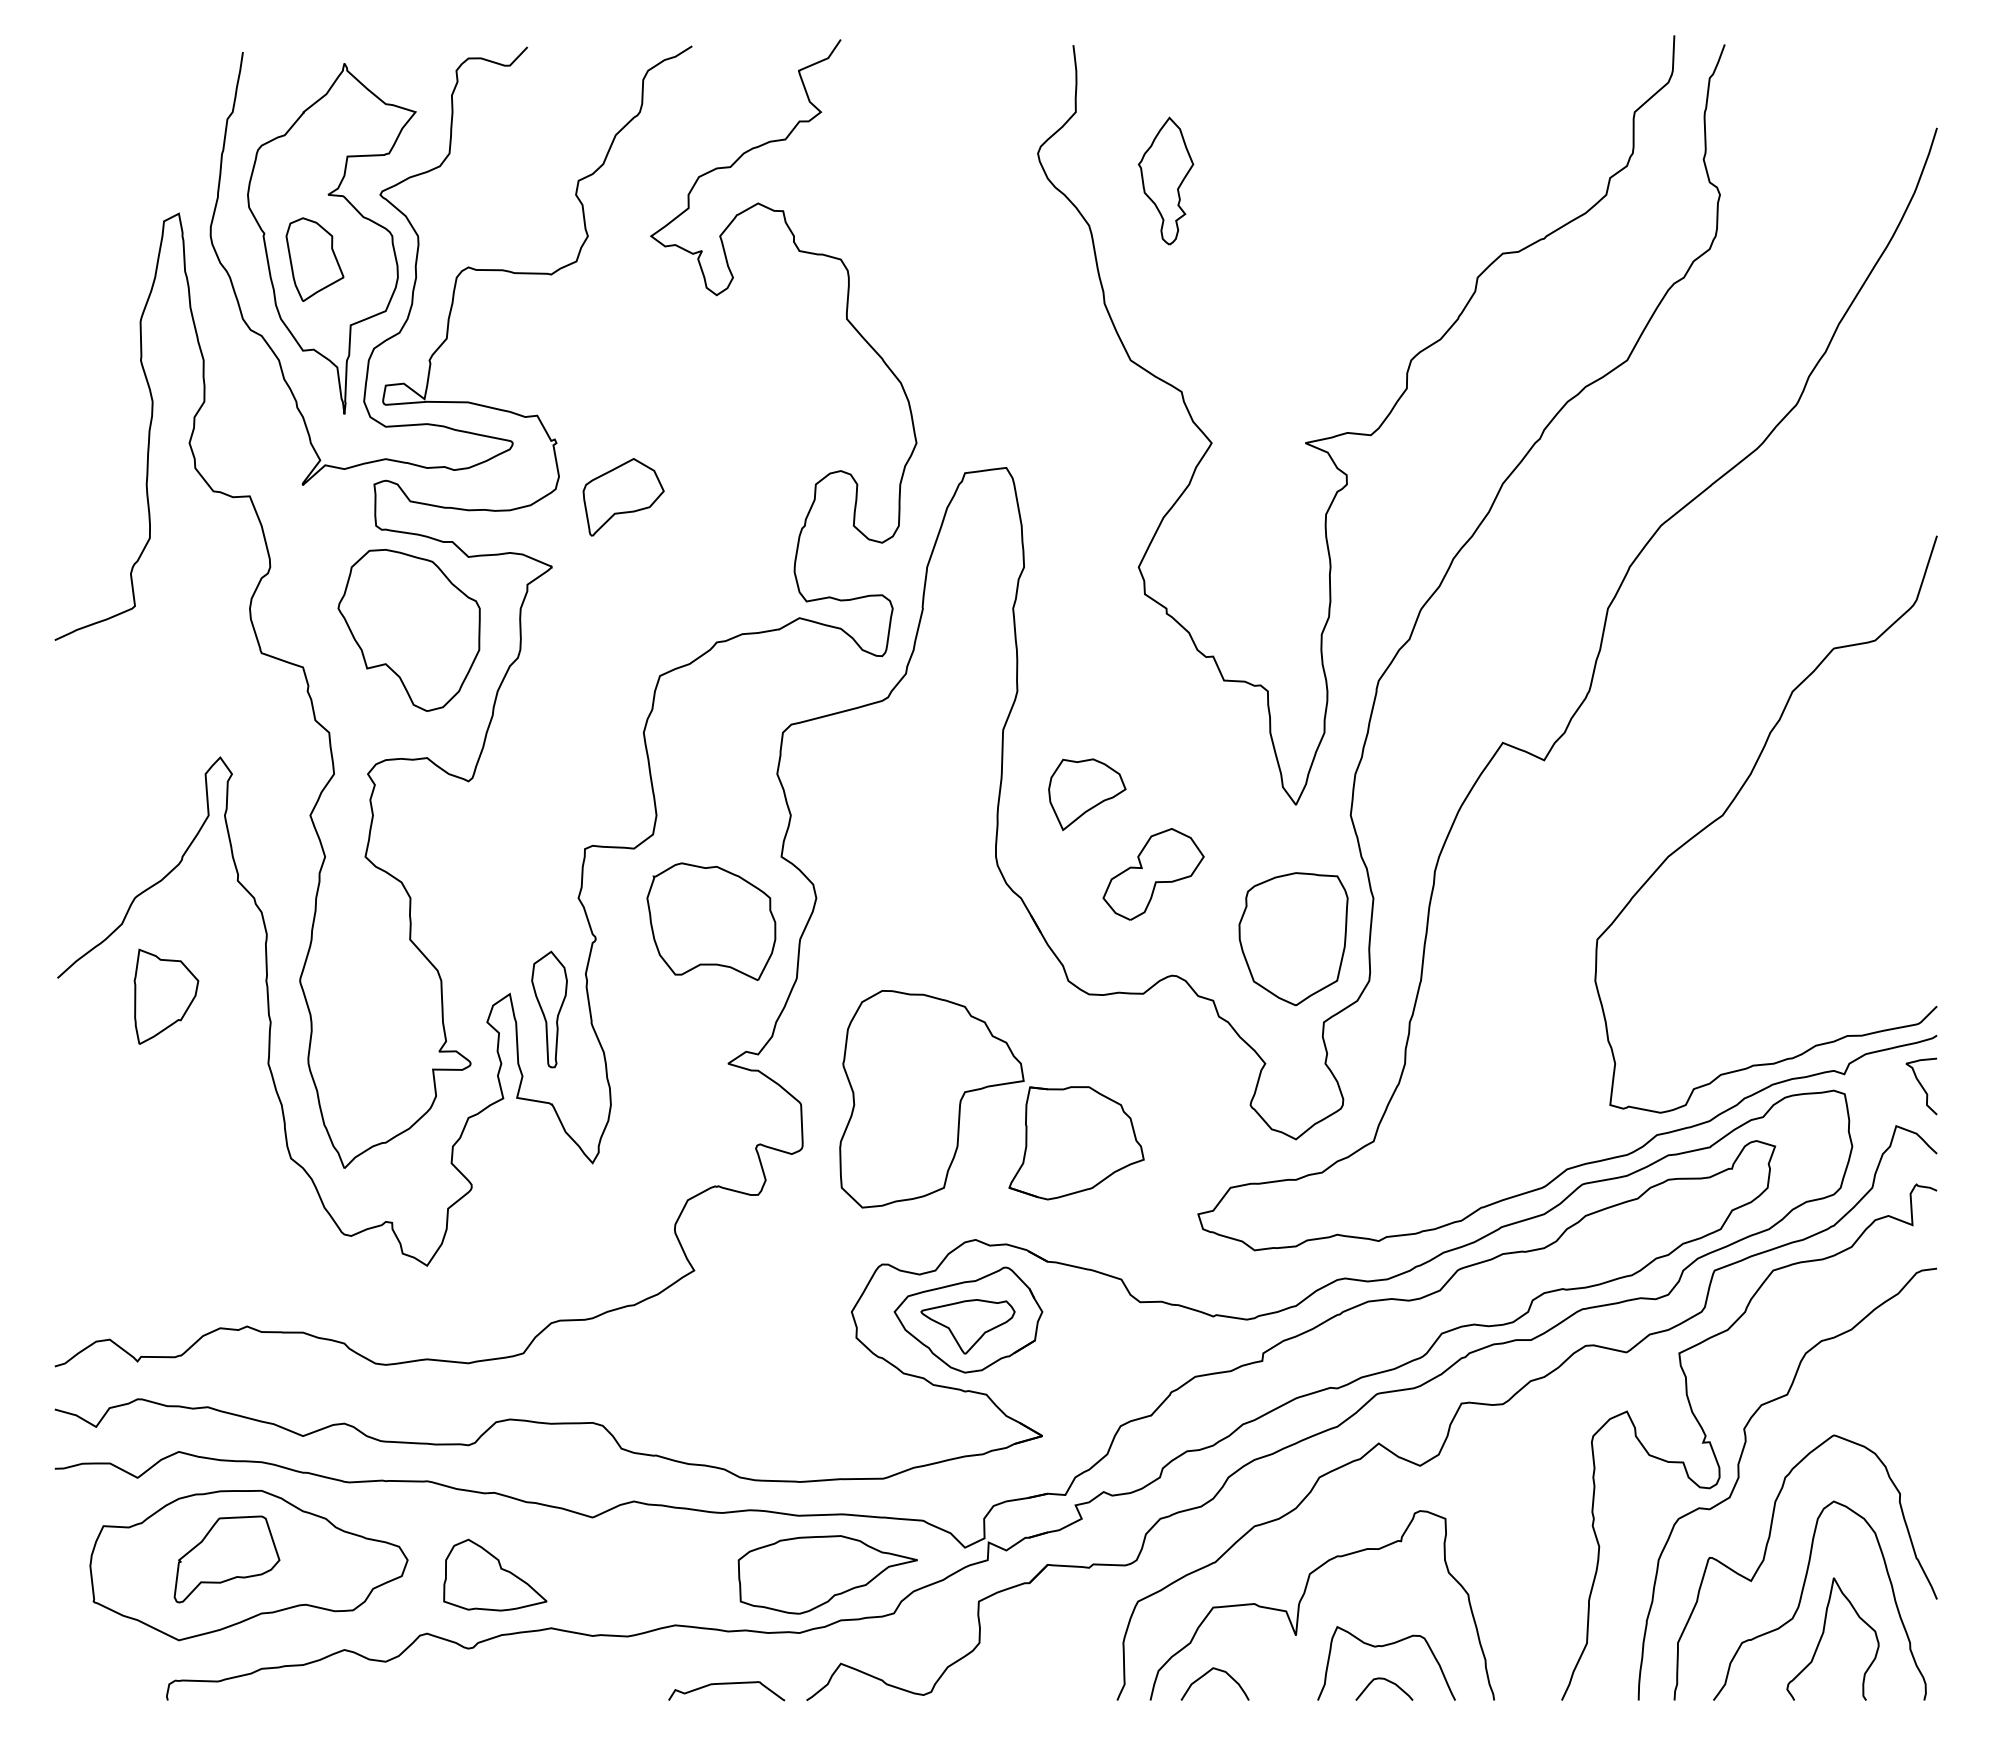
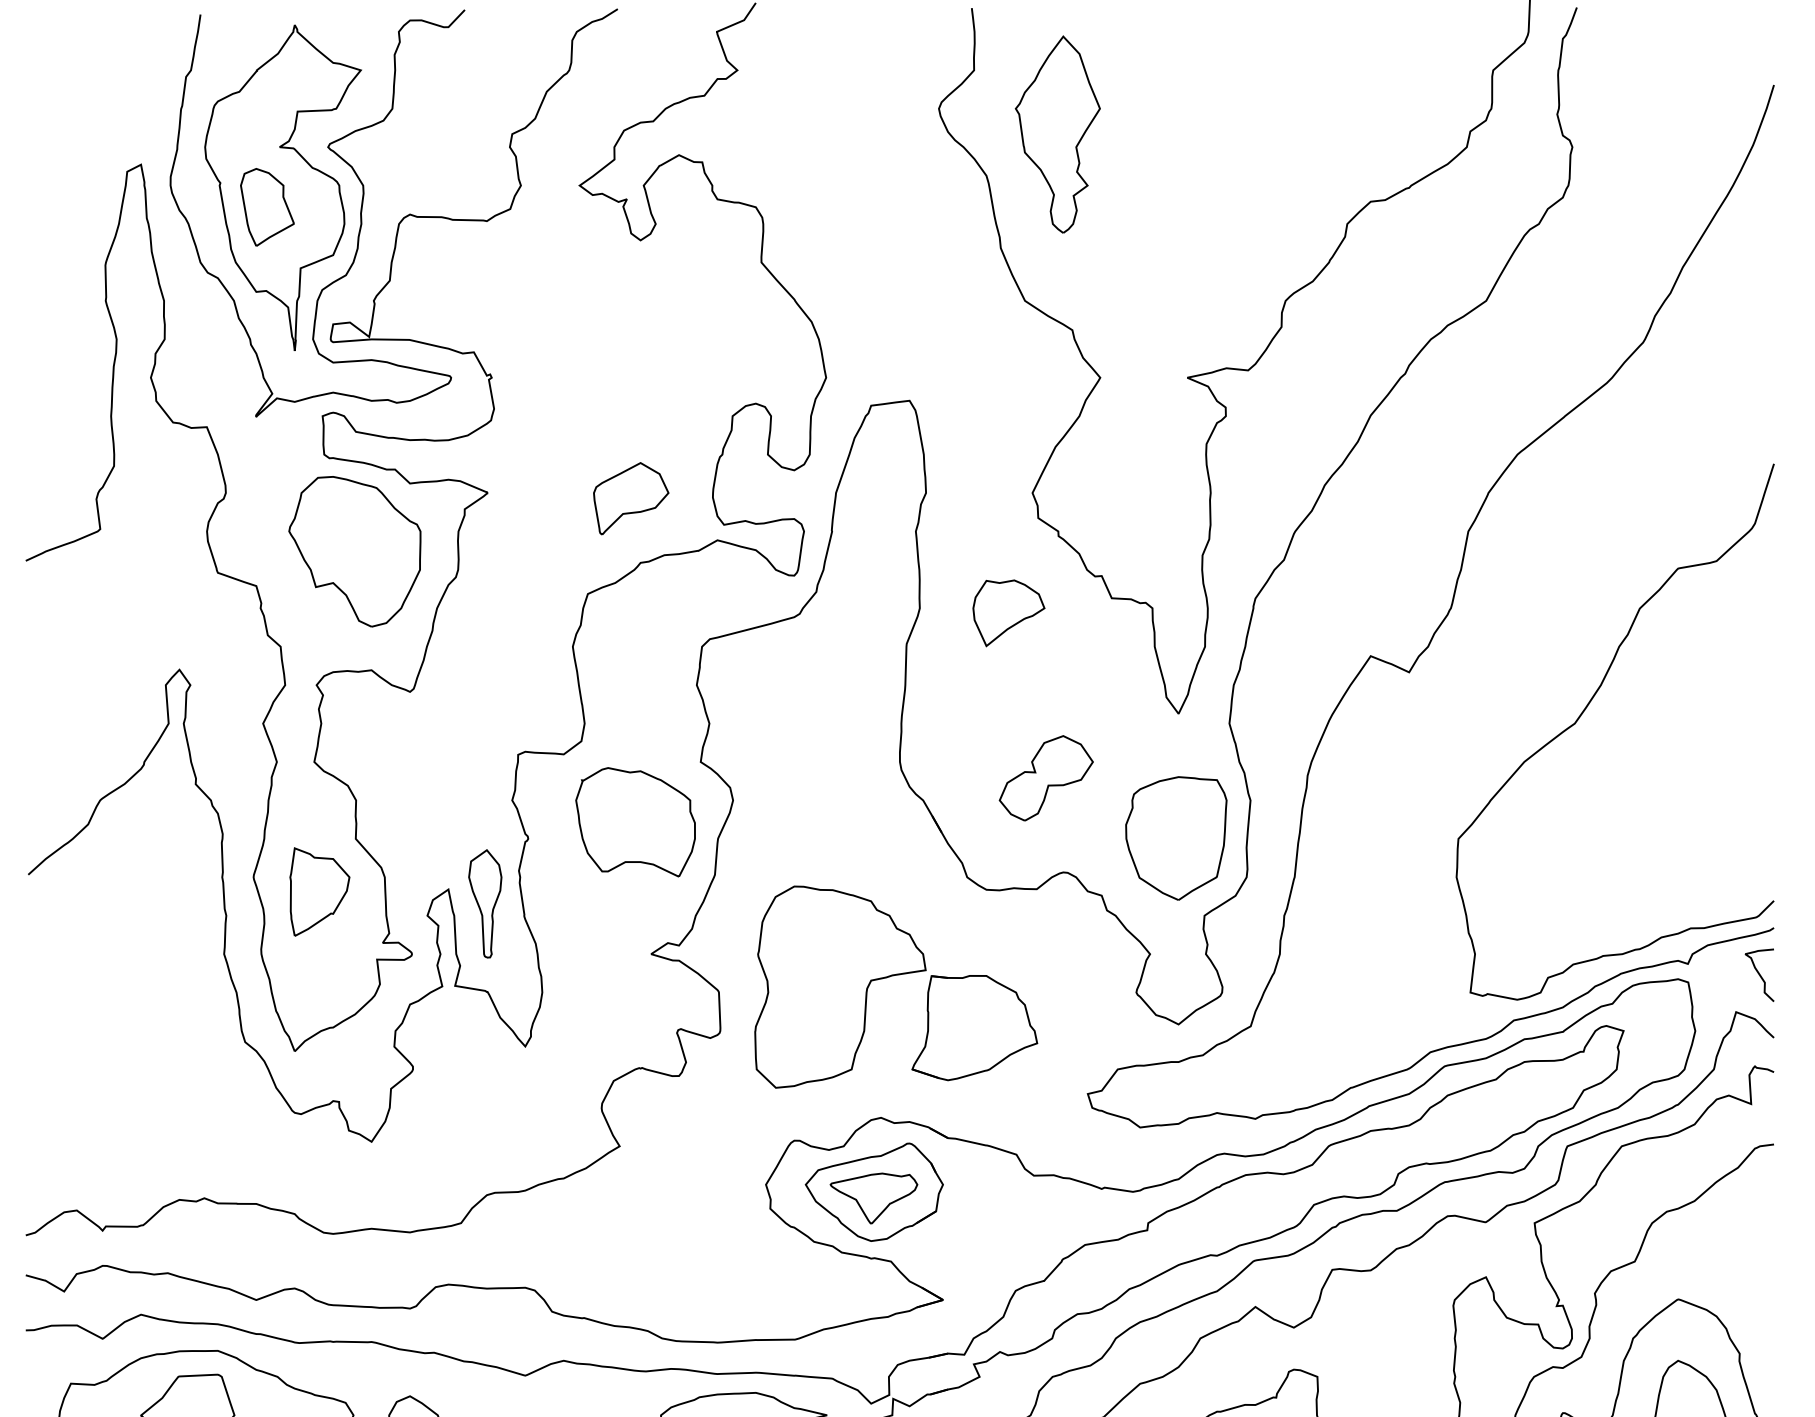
part: (1165, 180) -> (1057, 133), size x1.67
part: (623, 497) -> (631, 498), moved
part: (1087, 794) -> (1009, 613), moved
part: (166, 996) -> (319, 891), moved

